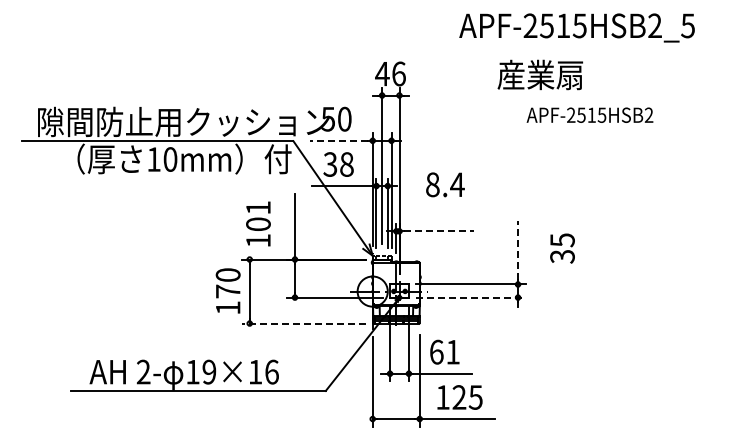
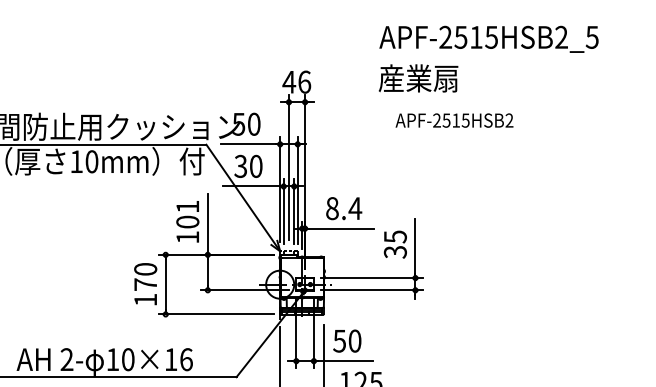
text: (576, 27) -> (488, 38), moved
text: (539, 74) -> (417, 78), moved
text: (589, 114) -> (454, 119), moved
line: (338, 140) -> (248, 144), dashed -> solid
text: (346, 164) -> (255, 166), 38 -> 30
text: (445, 184) -> (344, 208), moved
text: (258, 223) -> (187, 221), moved
line: (439, 231) -> (342, 228), dashed -> solid
text: (562, 248) -> (395, 244), moved
line: (518, 250) -> (415, 246), dashed -> solid
line: (471, 297) -> (372, 290), dashed -> solid
line: (303, 323) -> (215, 314), dashed -> solid
text: (444, 351) -> (347, 340), 61 -> 50
text: (209, 371) -> (128, 359), 19×16 -> 10×16

